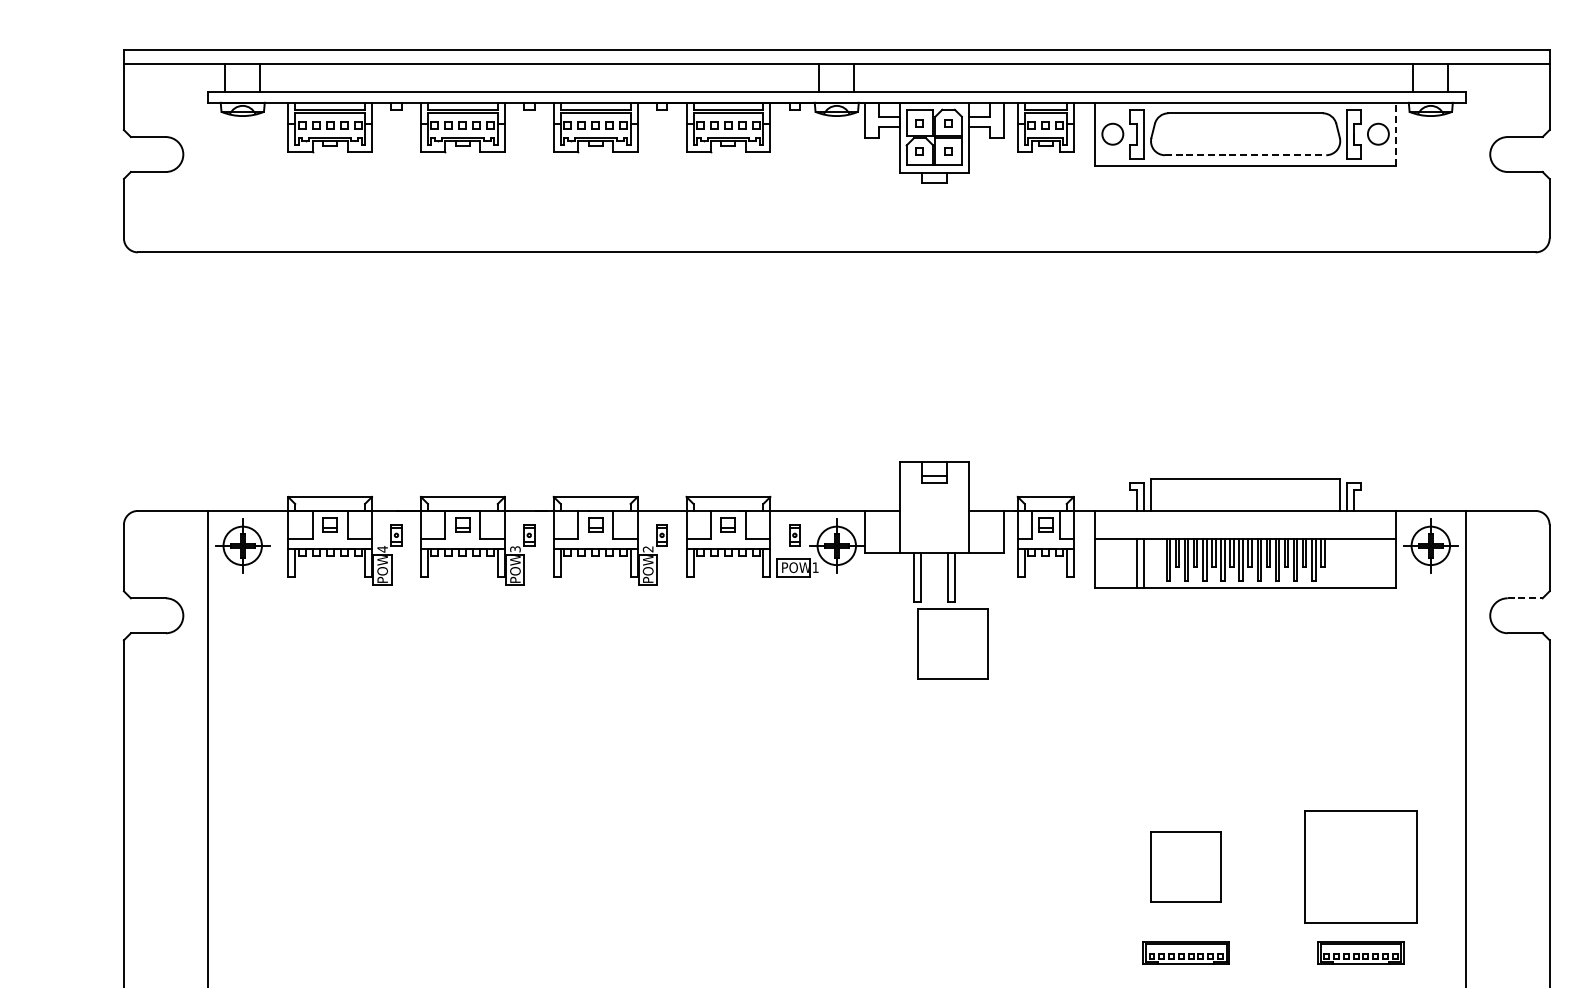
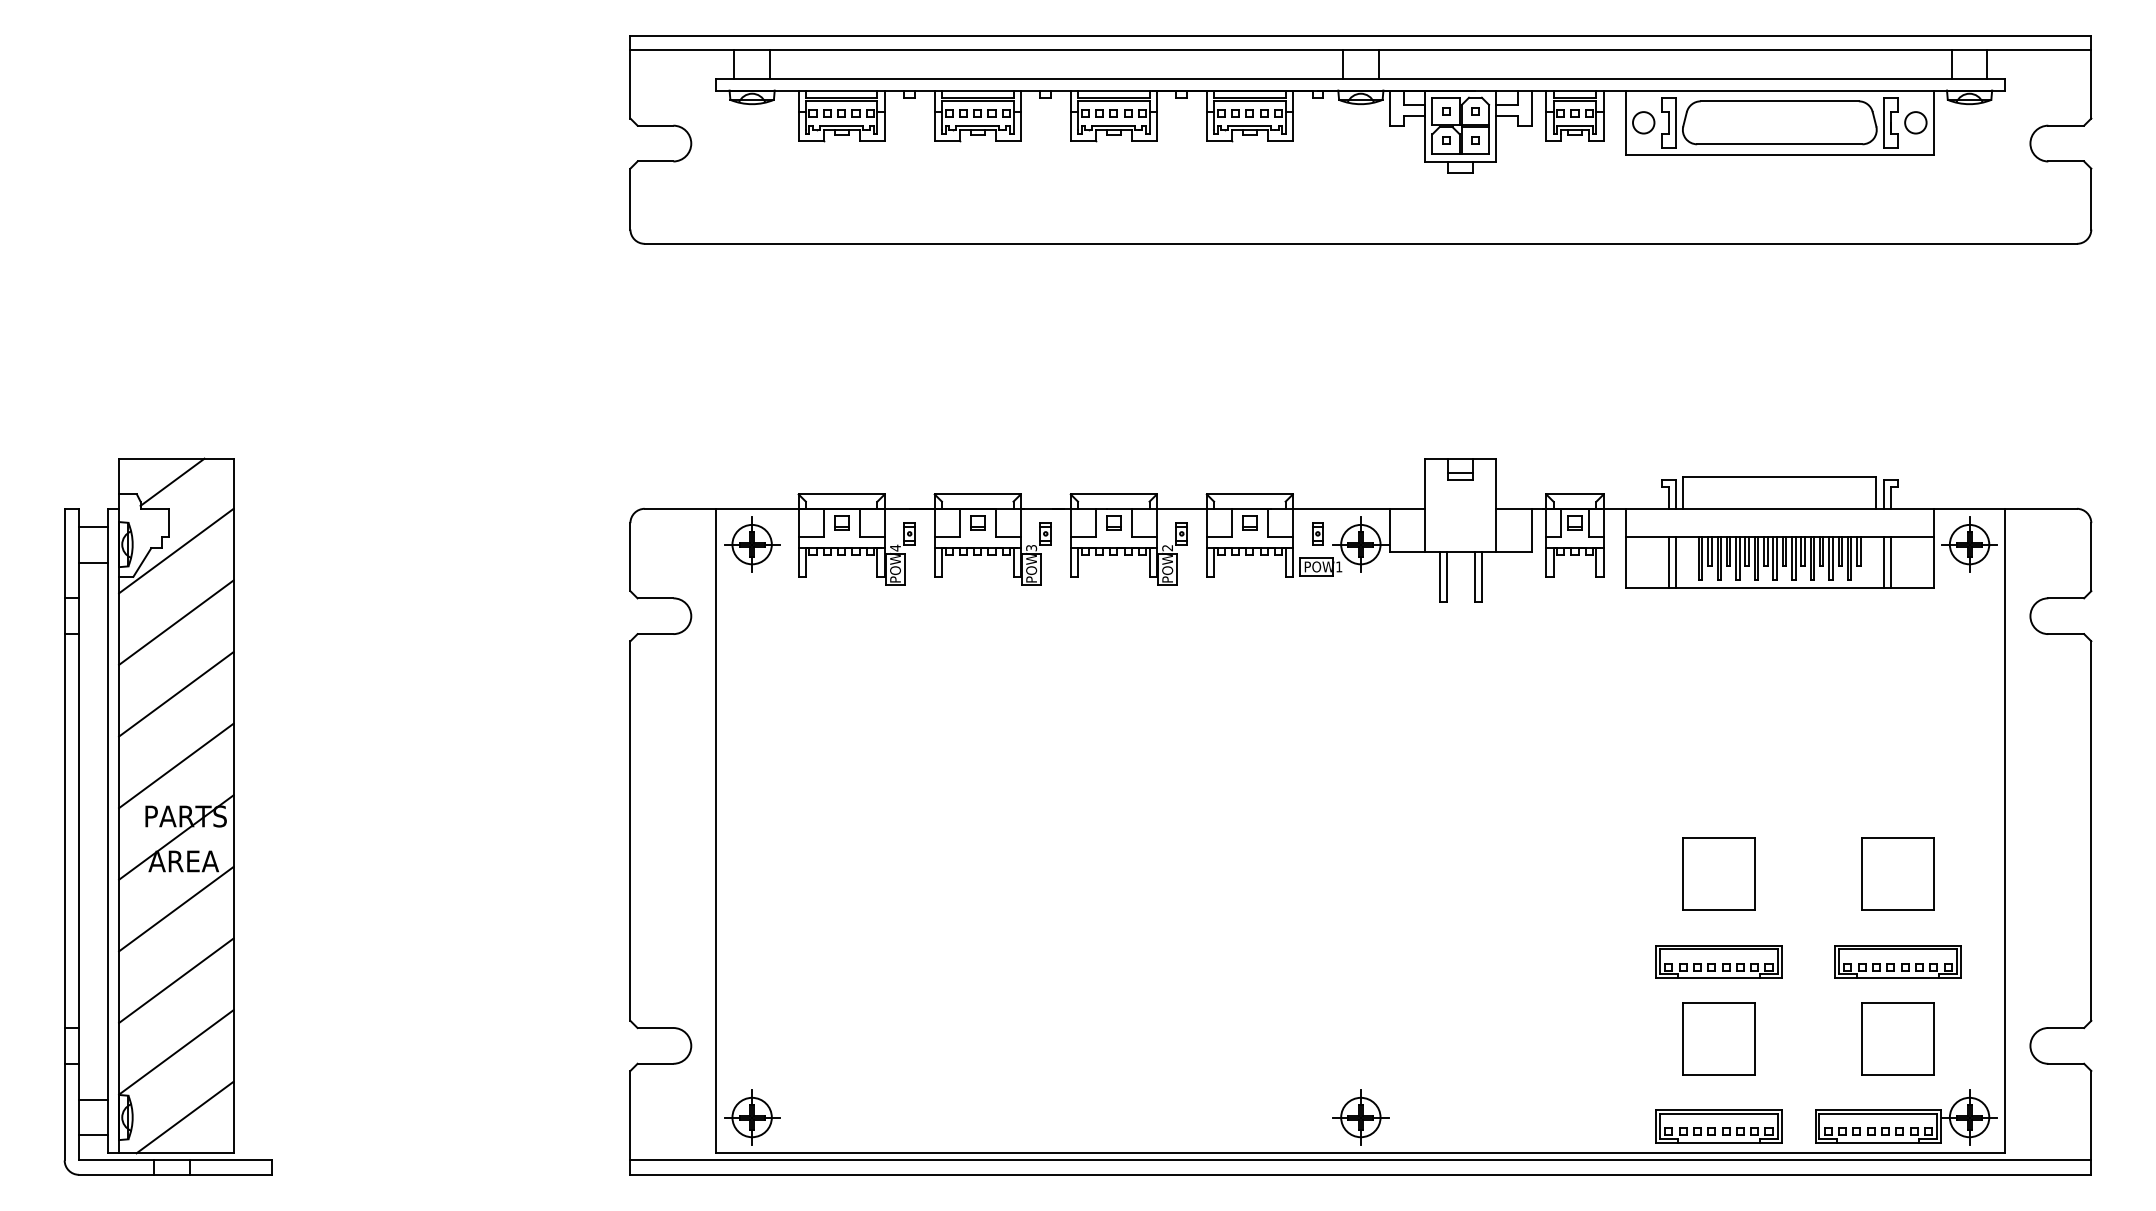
line: (1395, 133) -> (1933, 122), dashed -> solid
line: (1245, 155) -> (1779, 144), dashed -> solid
line: (1346, 563) -> (1883, 562), added
line: (1353, 563) -> (1890, 562), added
line: (1525, 598) -> (2066, 598), dashed -> solid
part: (952, 643) -> (1479, 644), removed
part: (1360, 866) -> (1897, 873), size x0.62
part: (1185, 952) -> (1718, 961), size x1.43
part: (1360, 952) -> (1897, 961), size x1.43

